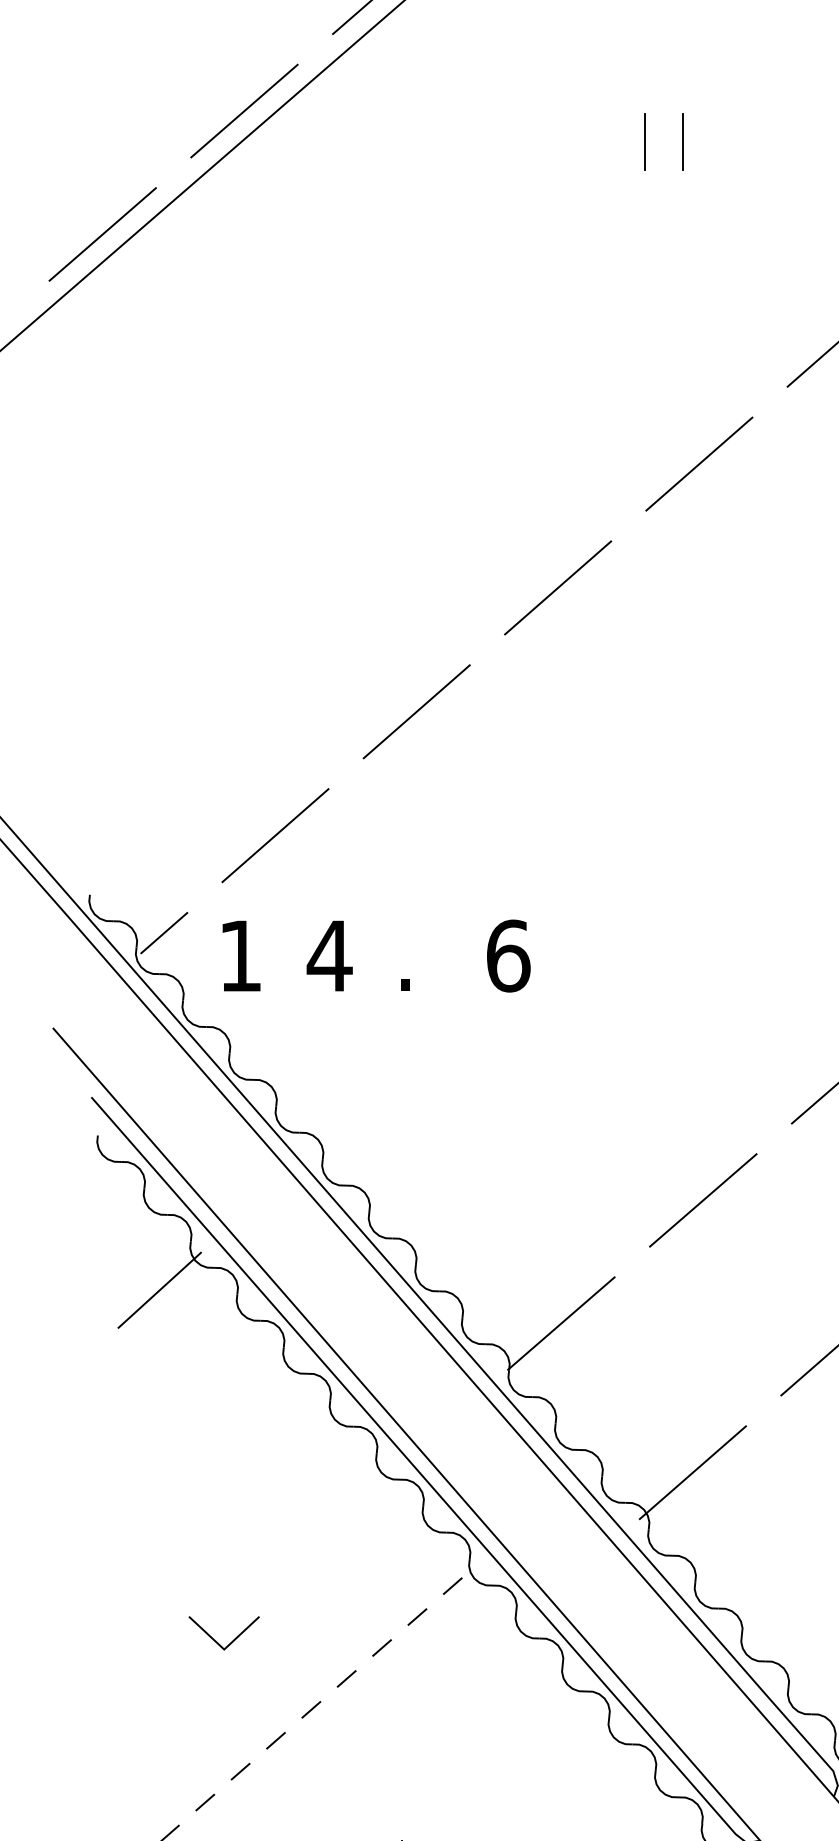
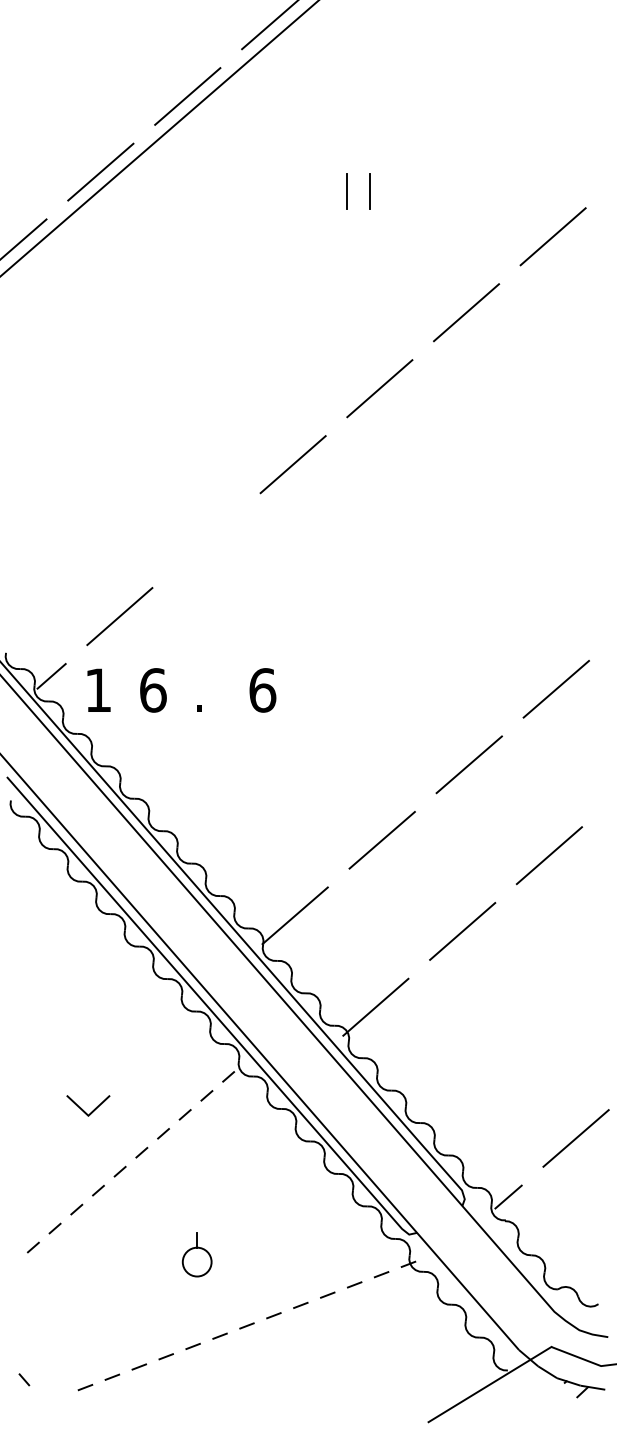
line: (416, 711) -> (206, 540), removed
text: (330, 956) -> (153, 690), 4 -> 6
line: (159, 1290) -> (48, 895), removed

